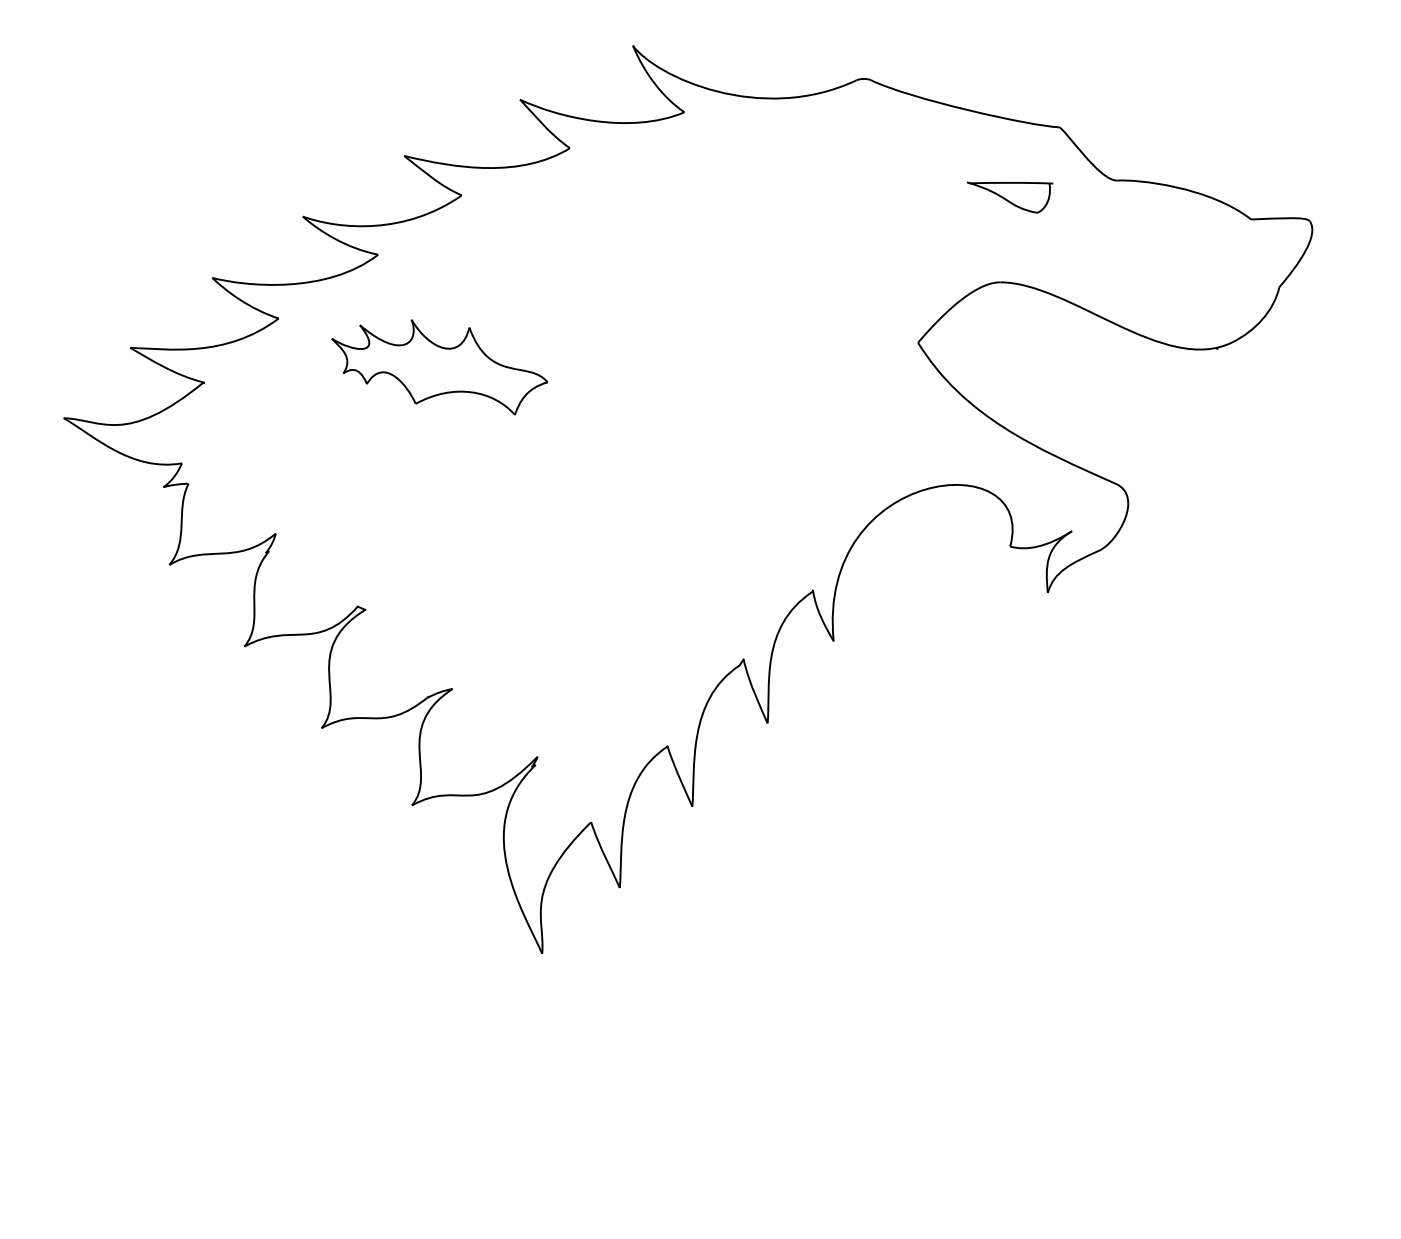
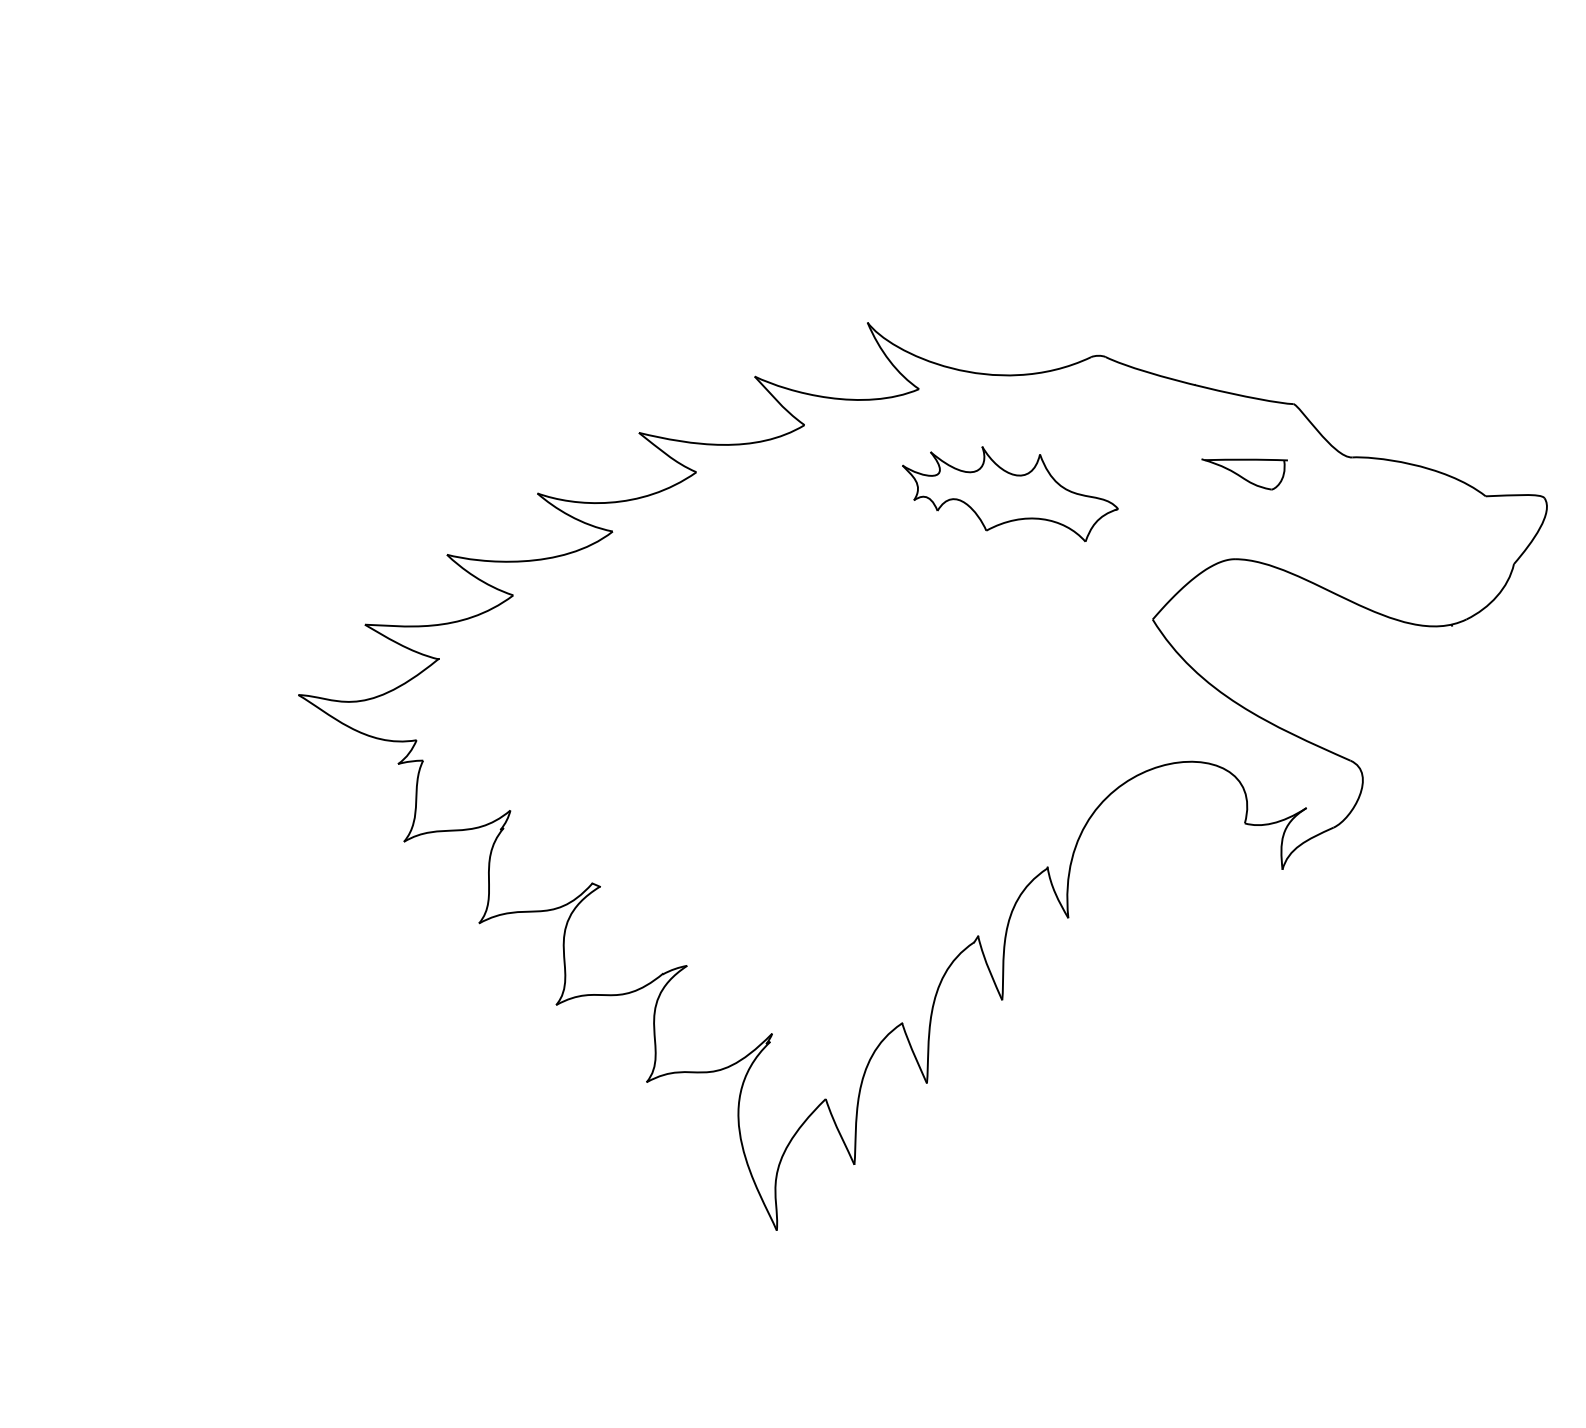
part: (439, 367) -> (1010, 494), moved

